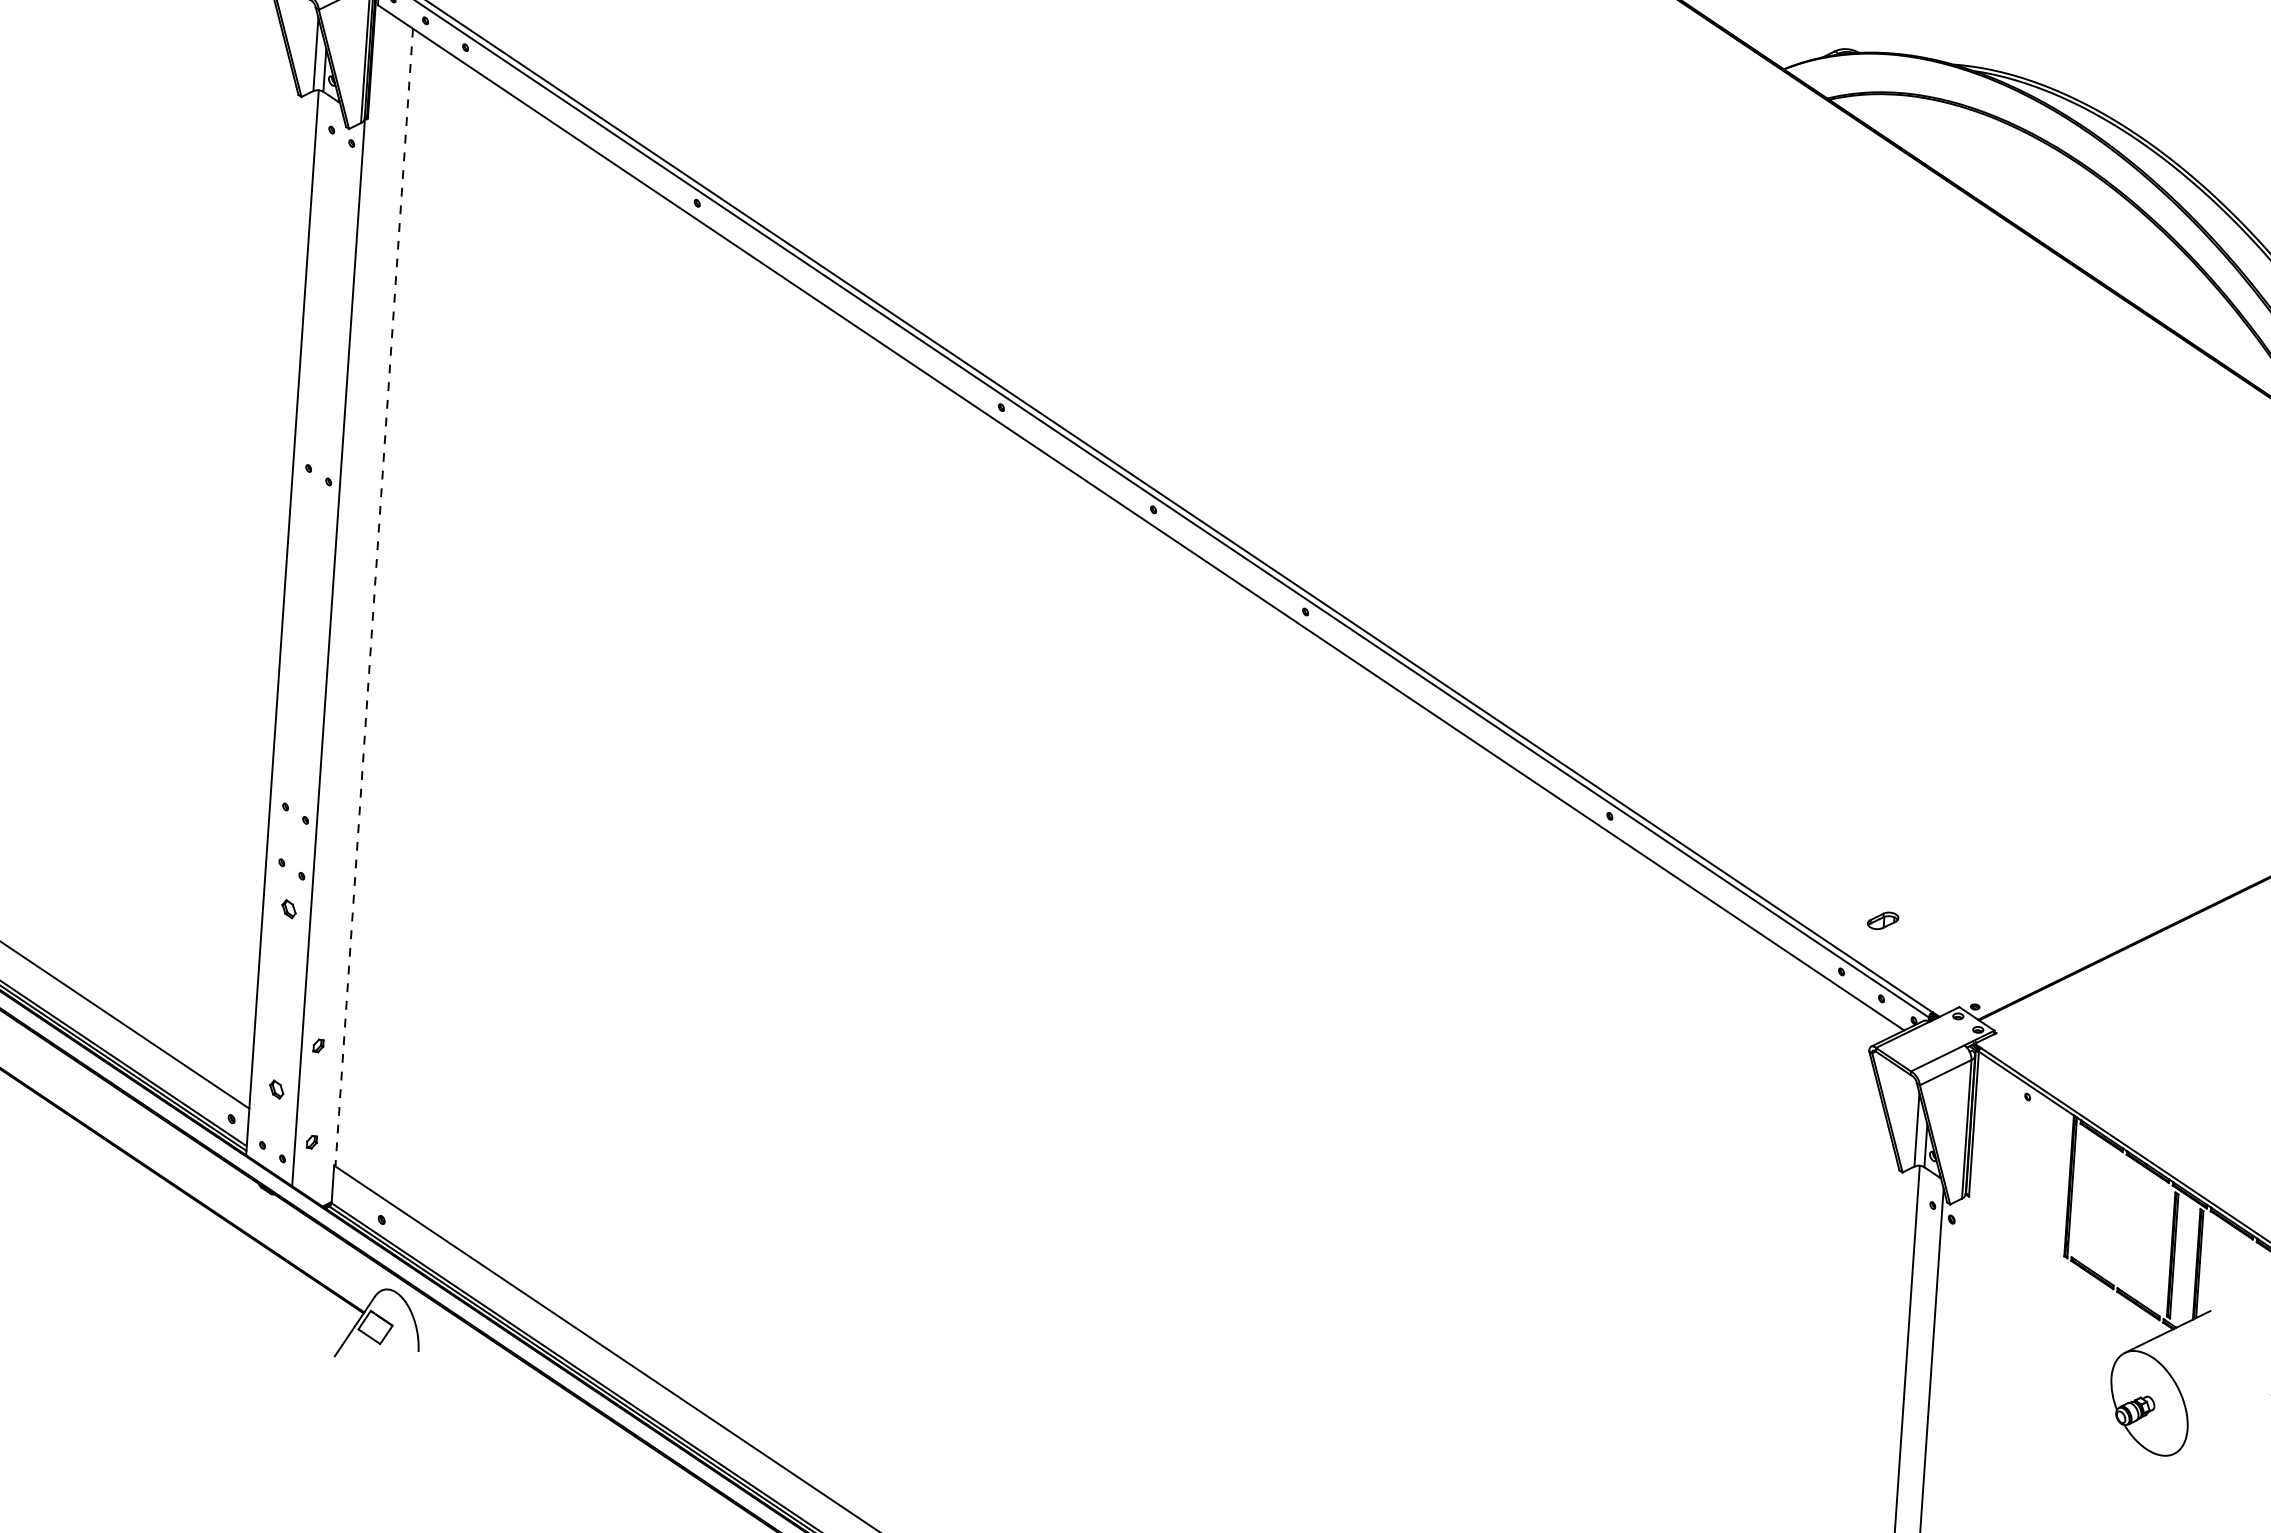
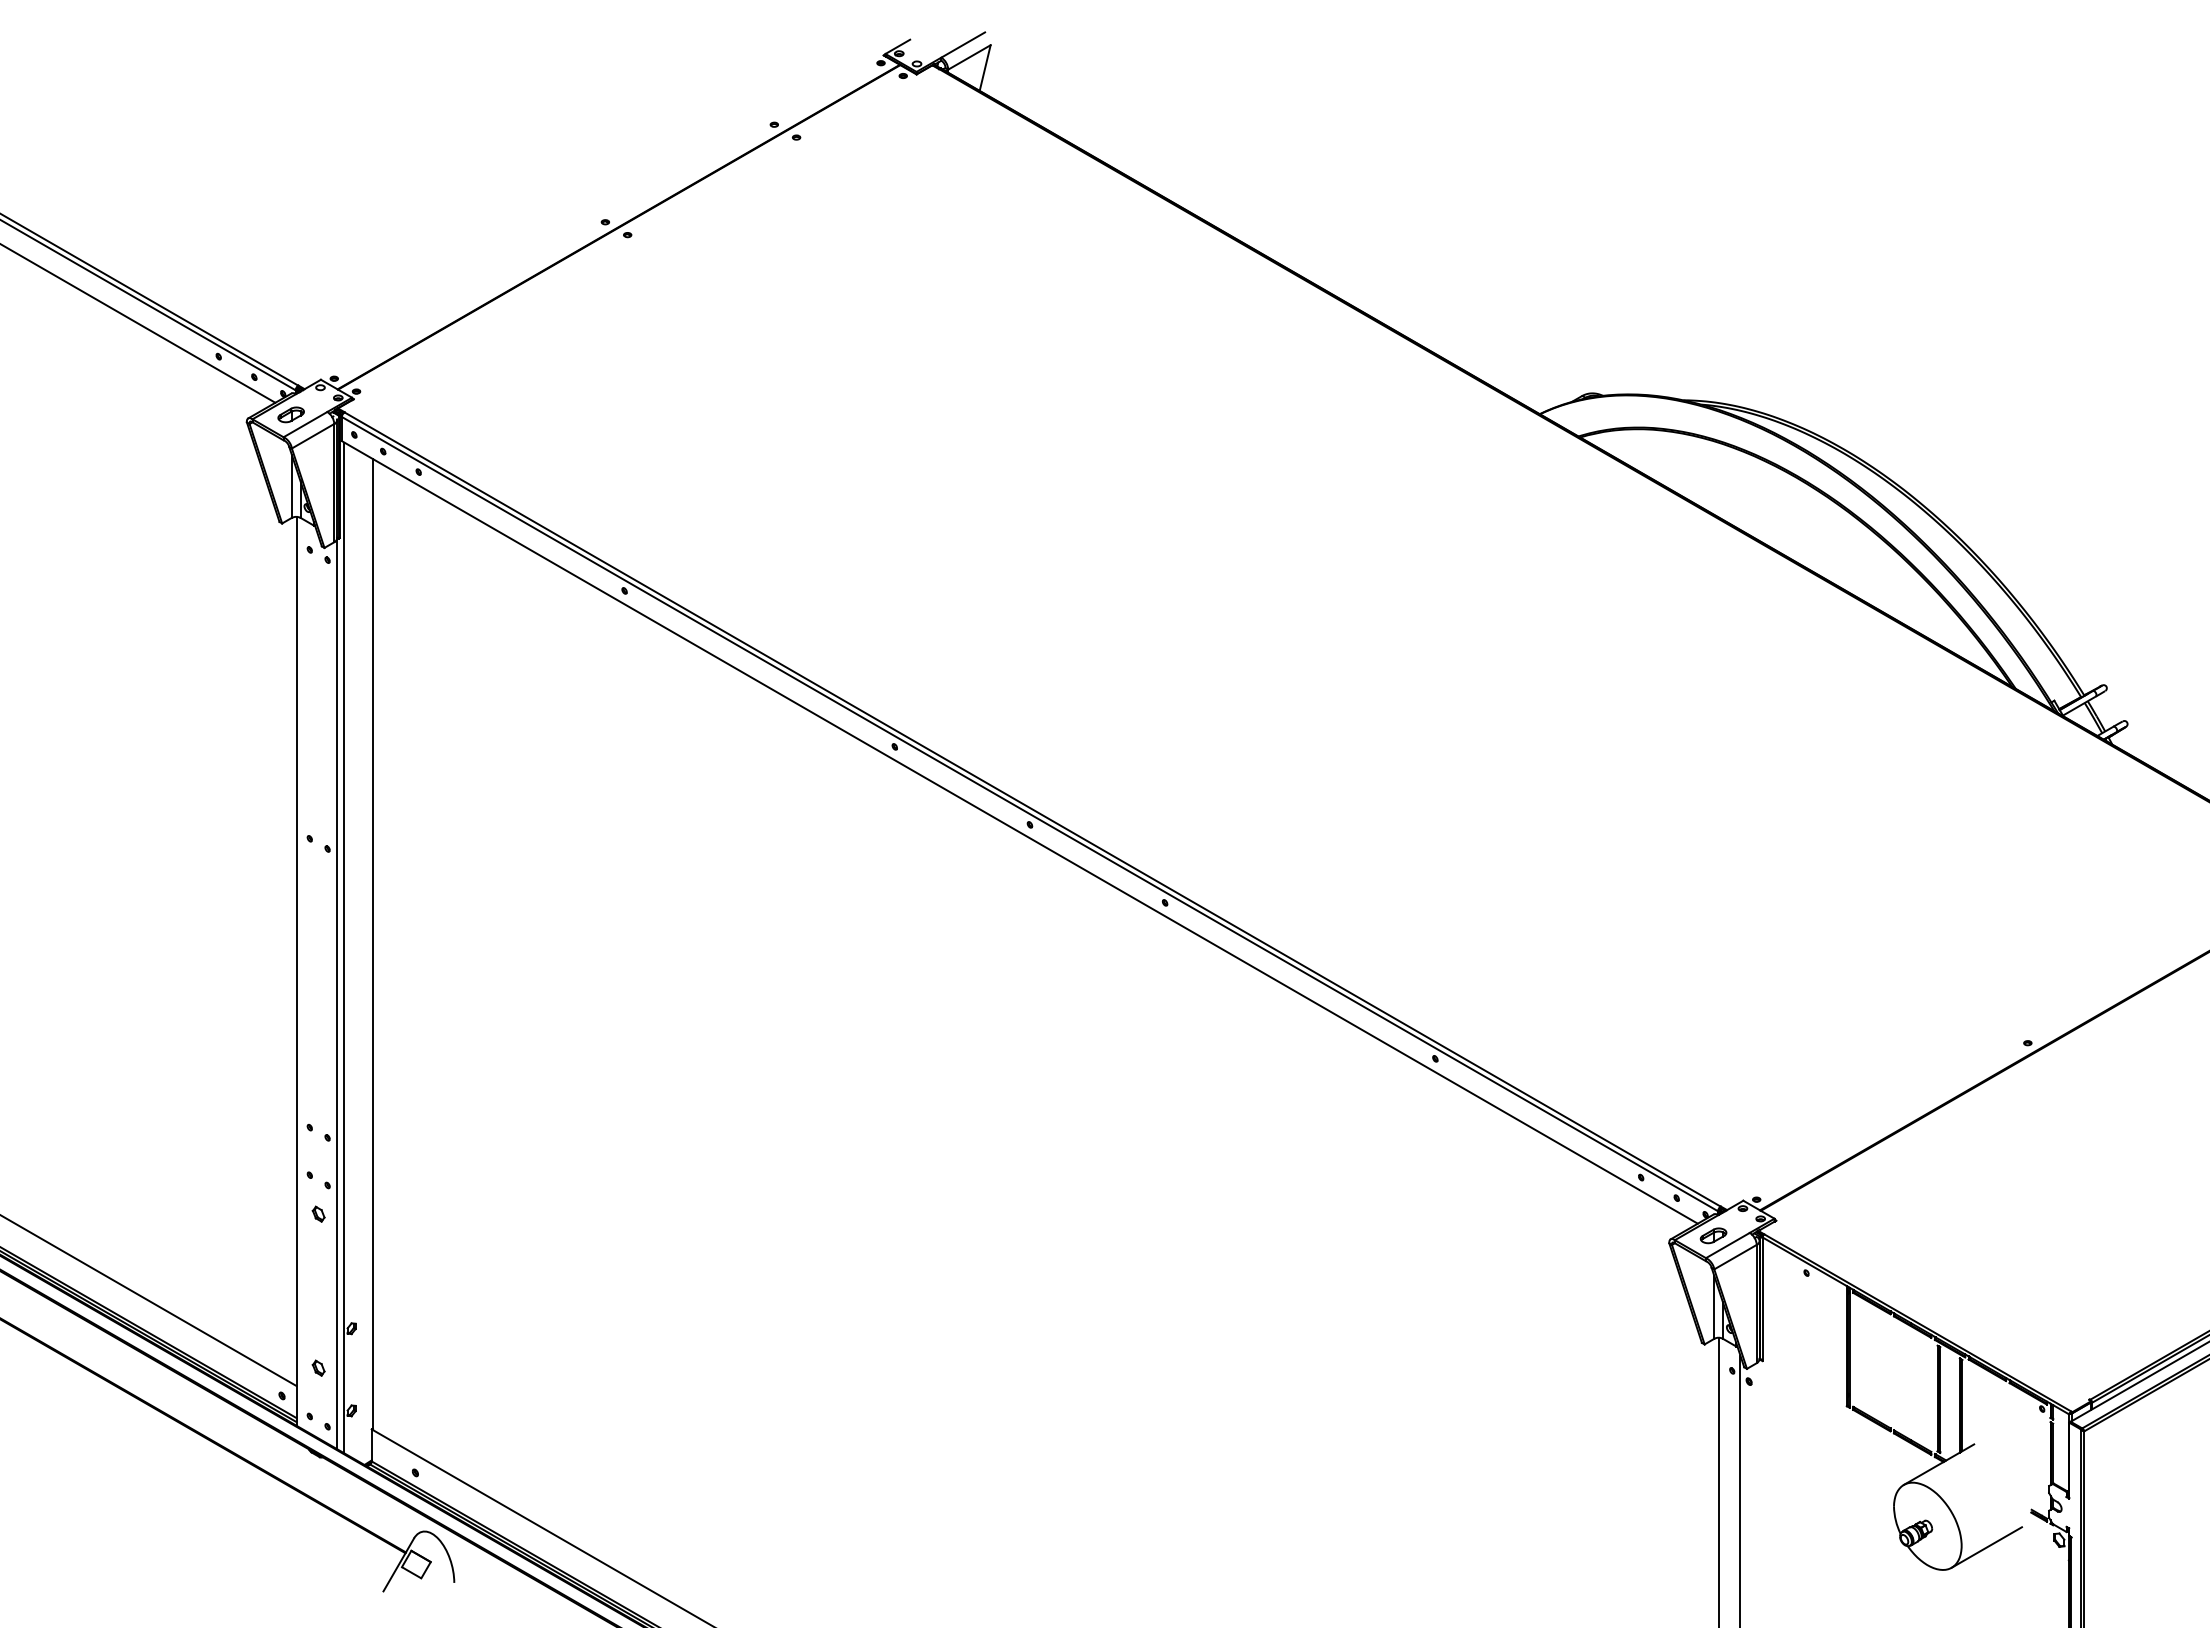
line: (374, 596) -> (373, 943), dashed -> solid
line: (340, 598) -> (344, 947), added
part: (1883, 920) -> (1713, 1235), moved
line: (2216, 1432) -> (1986, 1547), added

